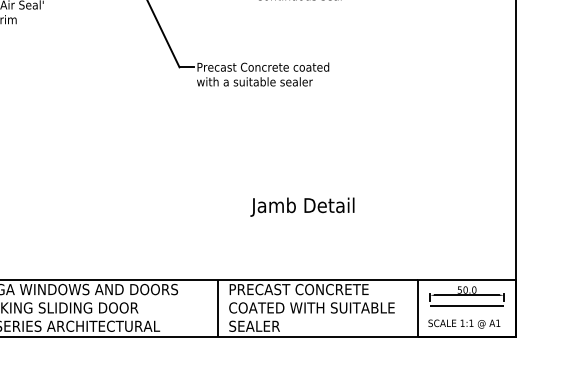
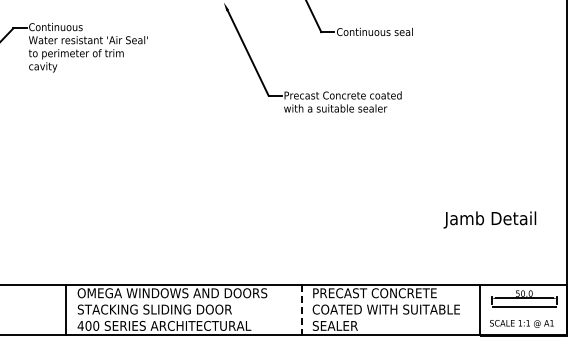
text: (302, 206) -> (489, 219), moved
line: (217, 308) -> (302, 310), solid -> dashed

